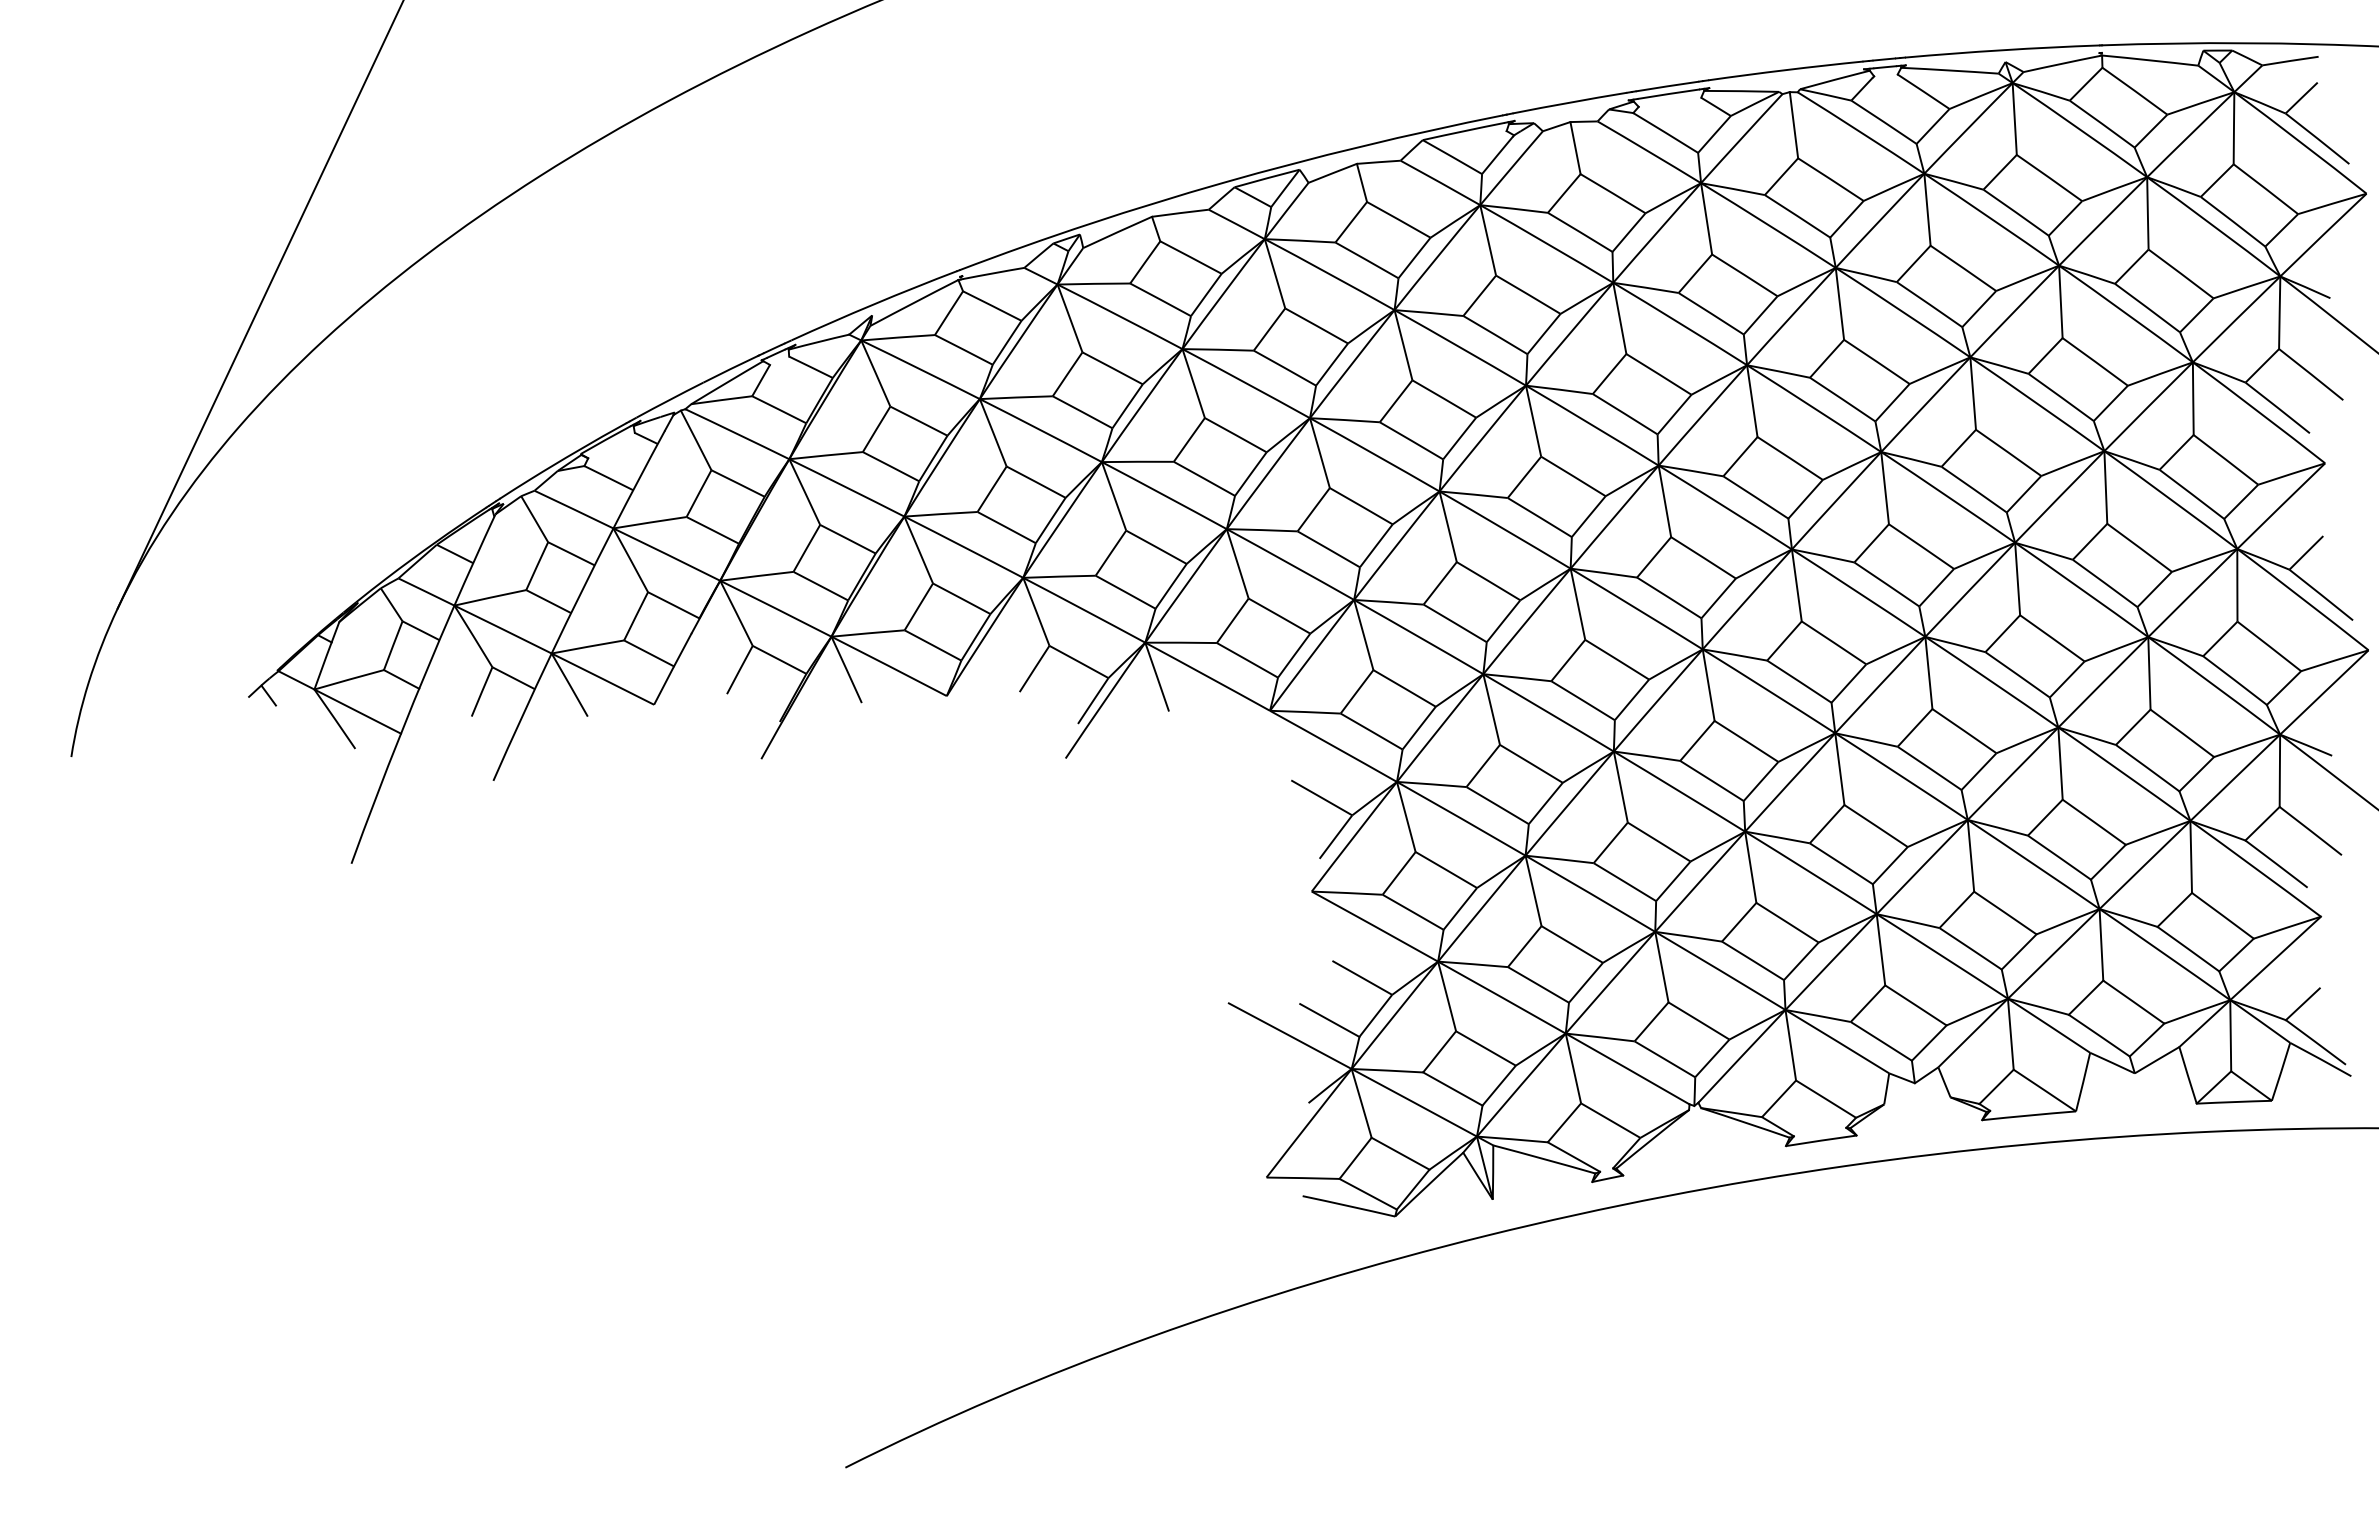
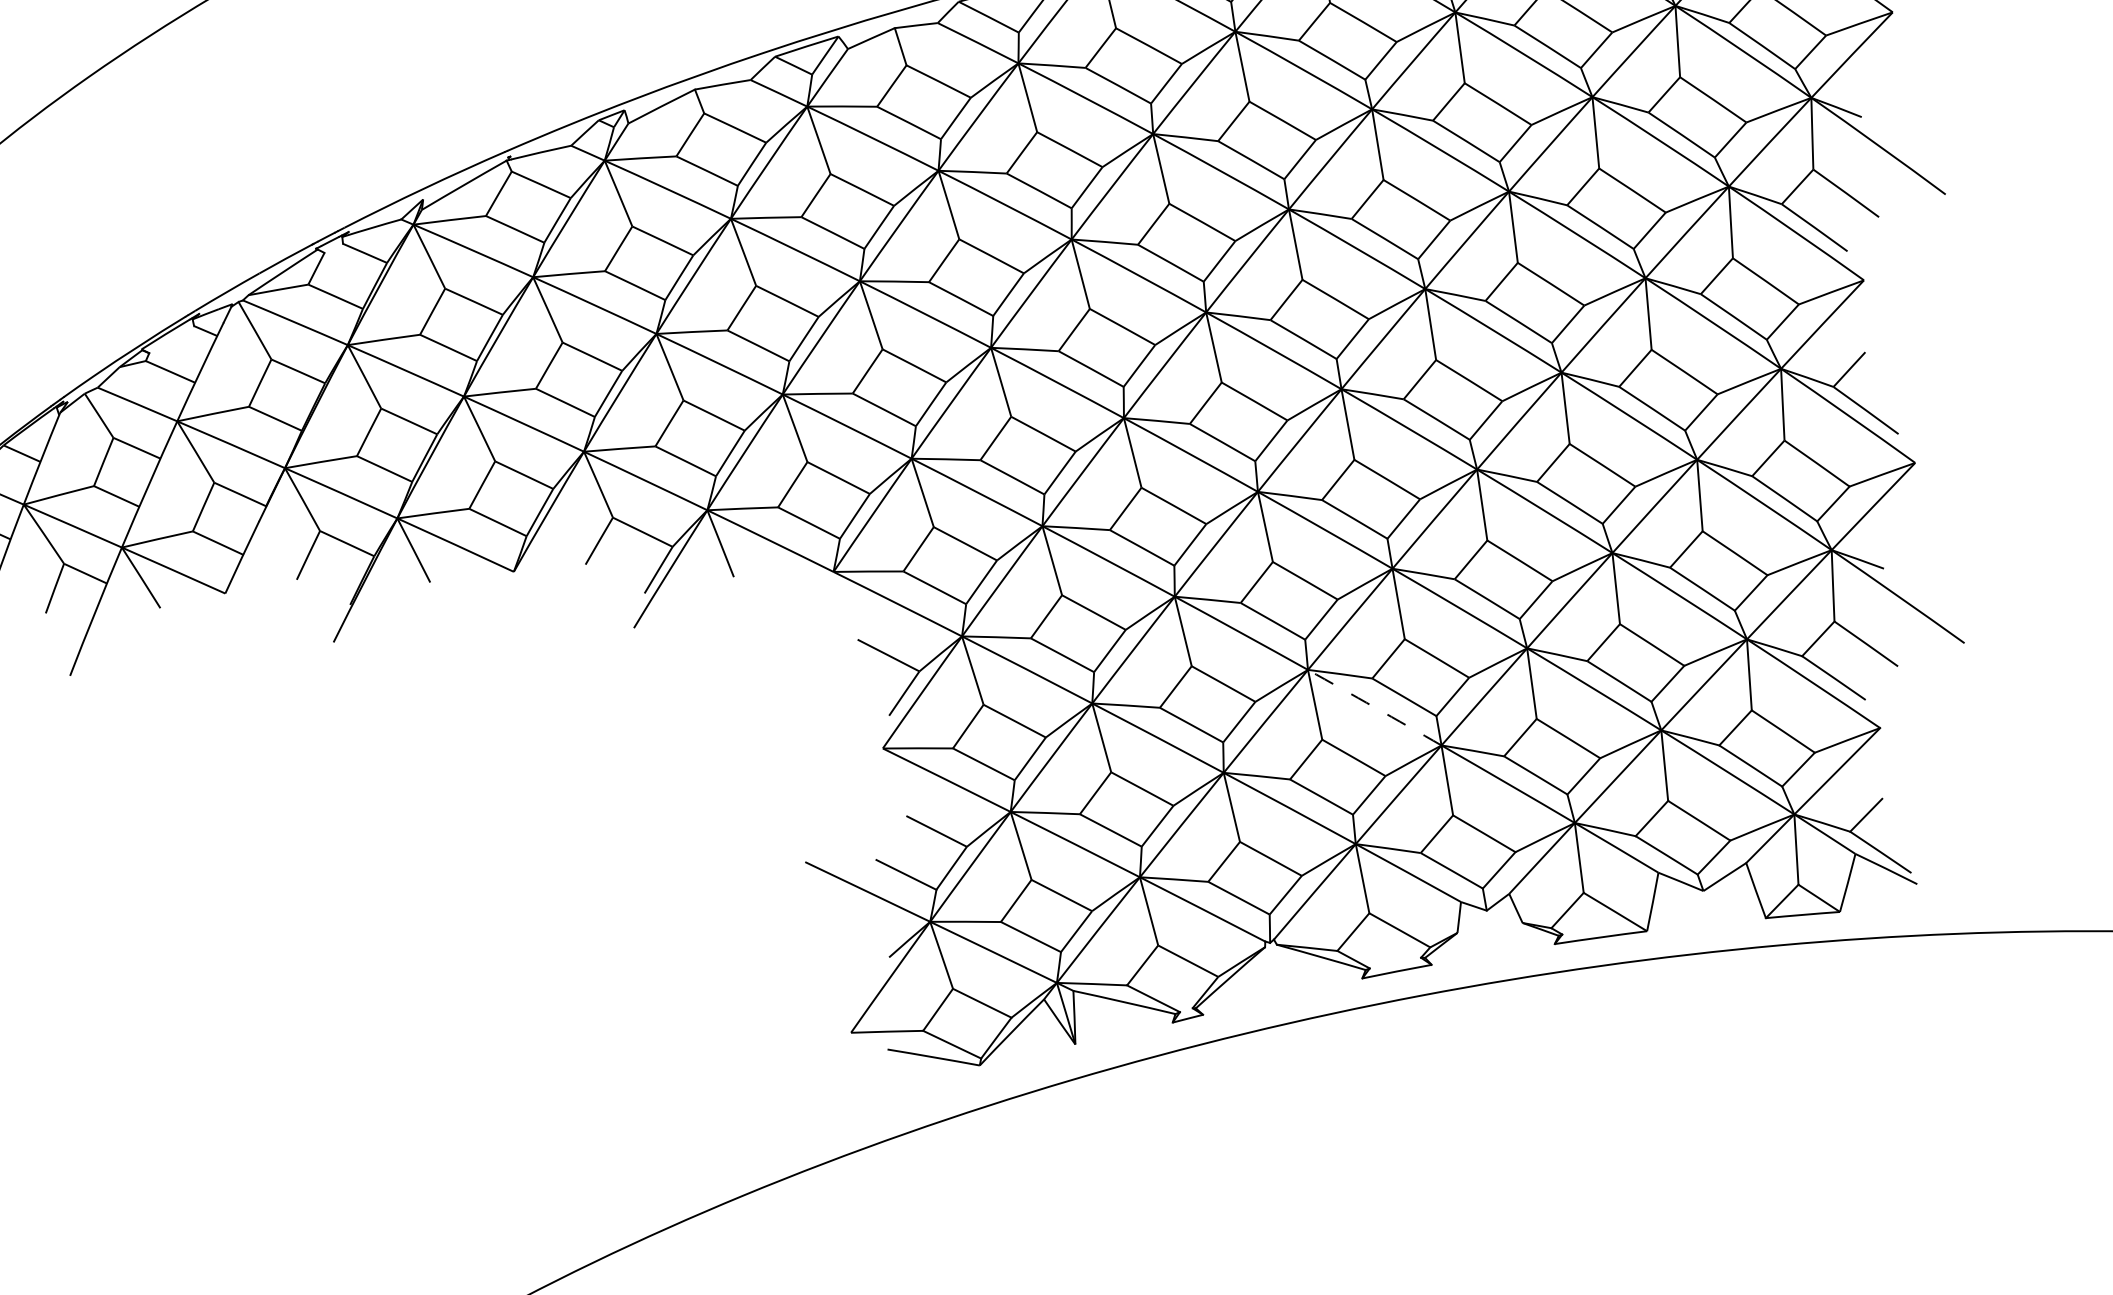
arc: (1811, 872) -> (1375, 707), solid -> dashed

